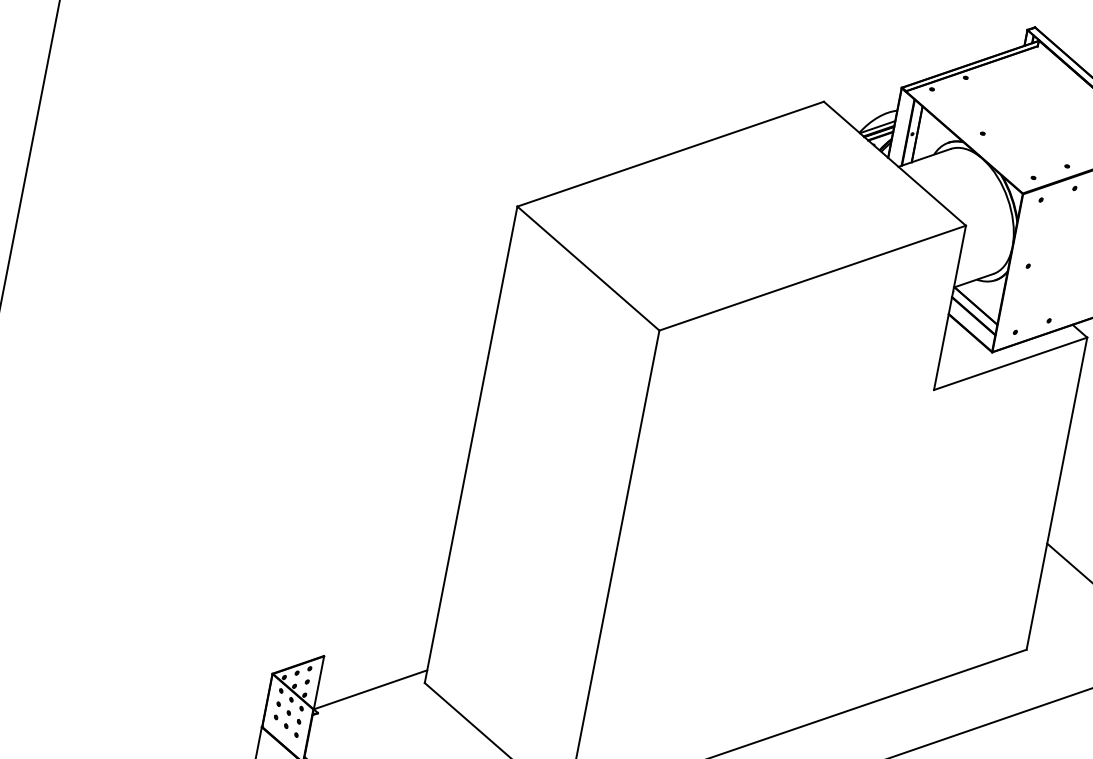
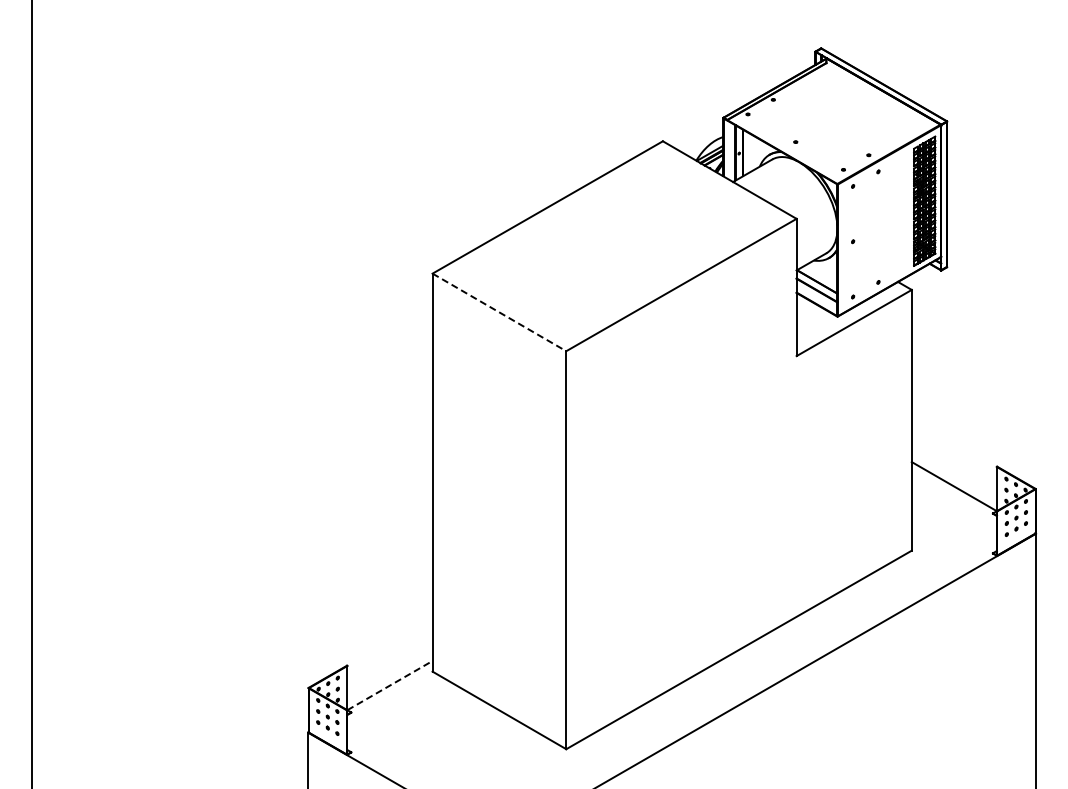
line: (588, 268) -> (499, 312), solid -> dashed
line: (371, 689) -> (390, 685), solid -> dashed

